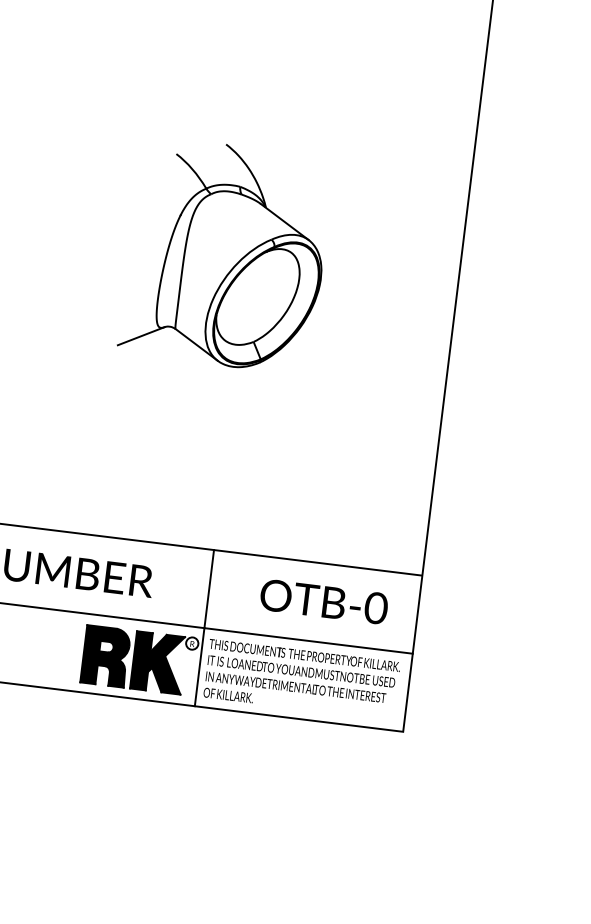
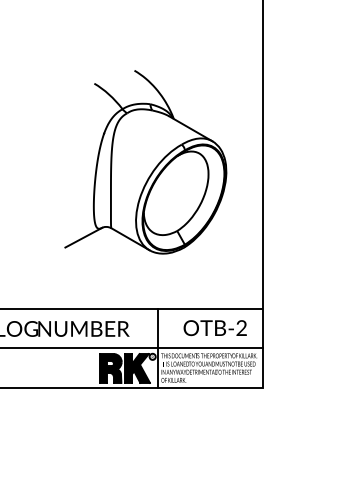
part: (225, 255) -> (145, 162), size x1.67
text: (375, 608) -> (241, 328), OTB-0 -> OTB-2

